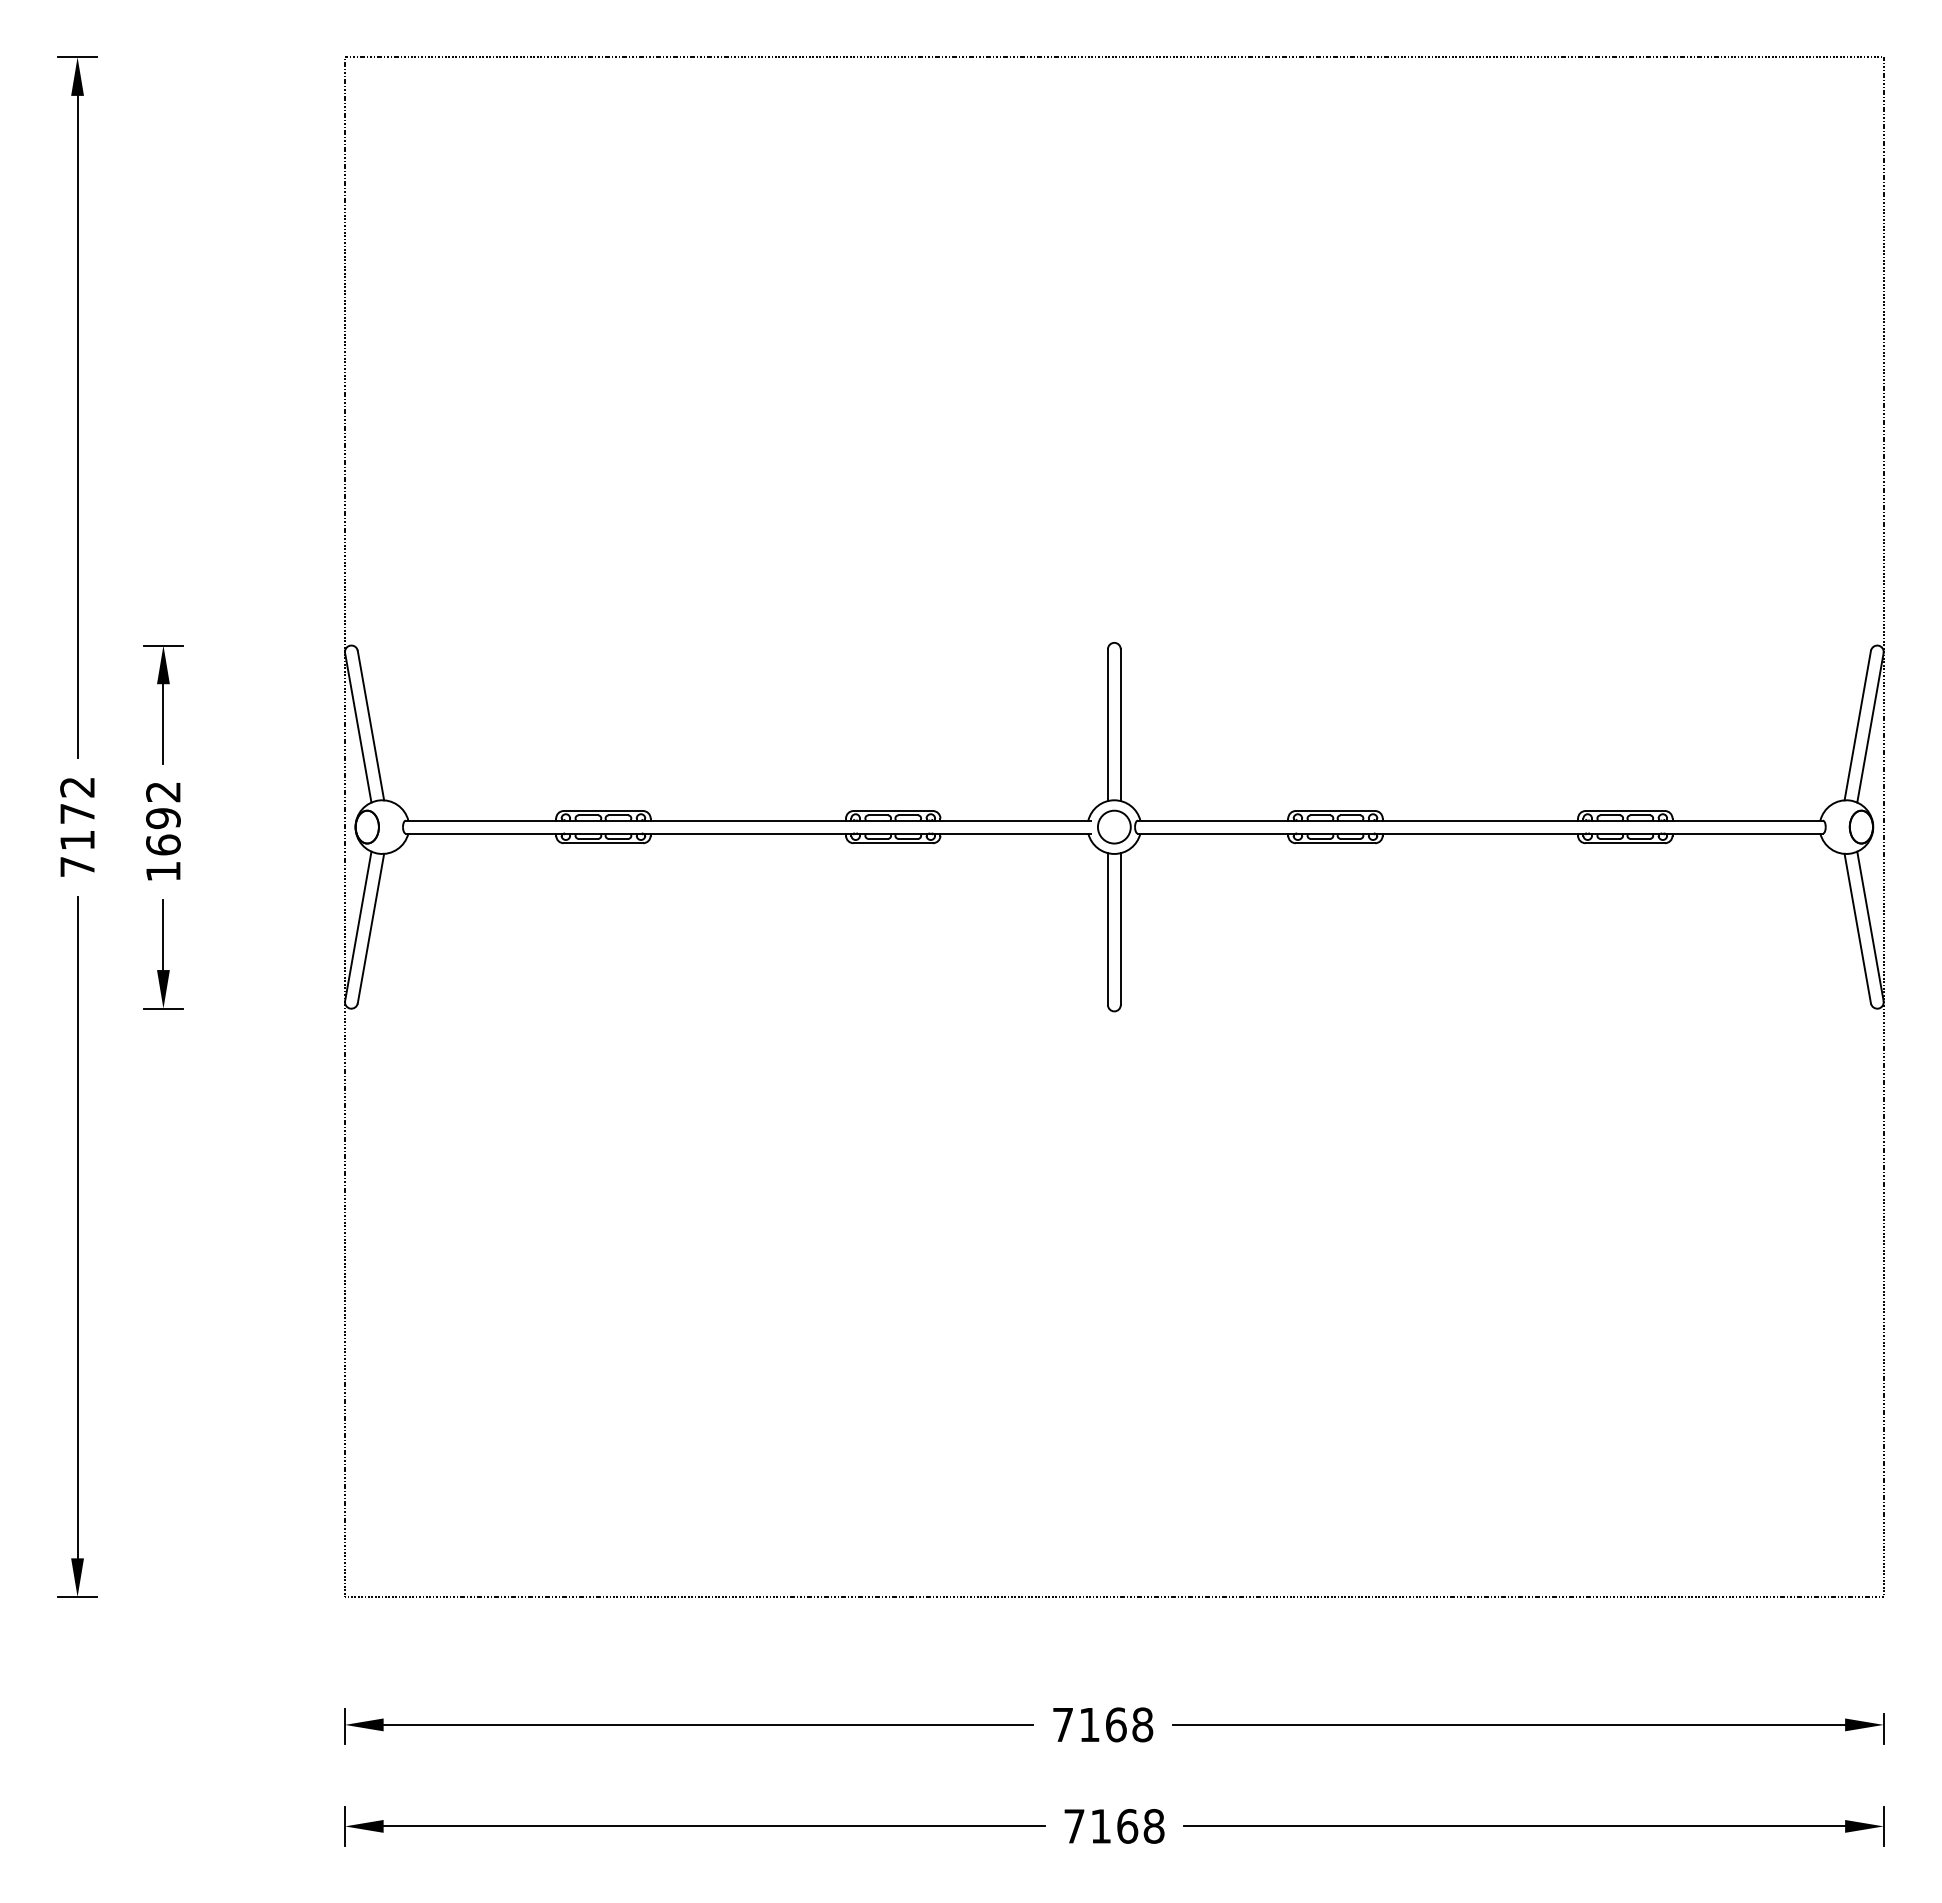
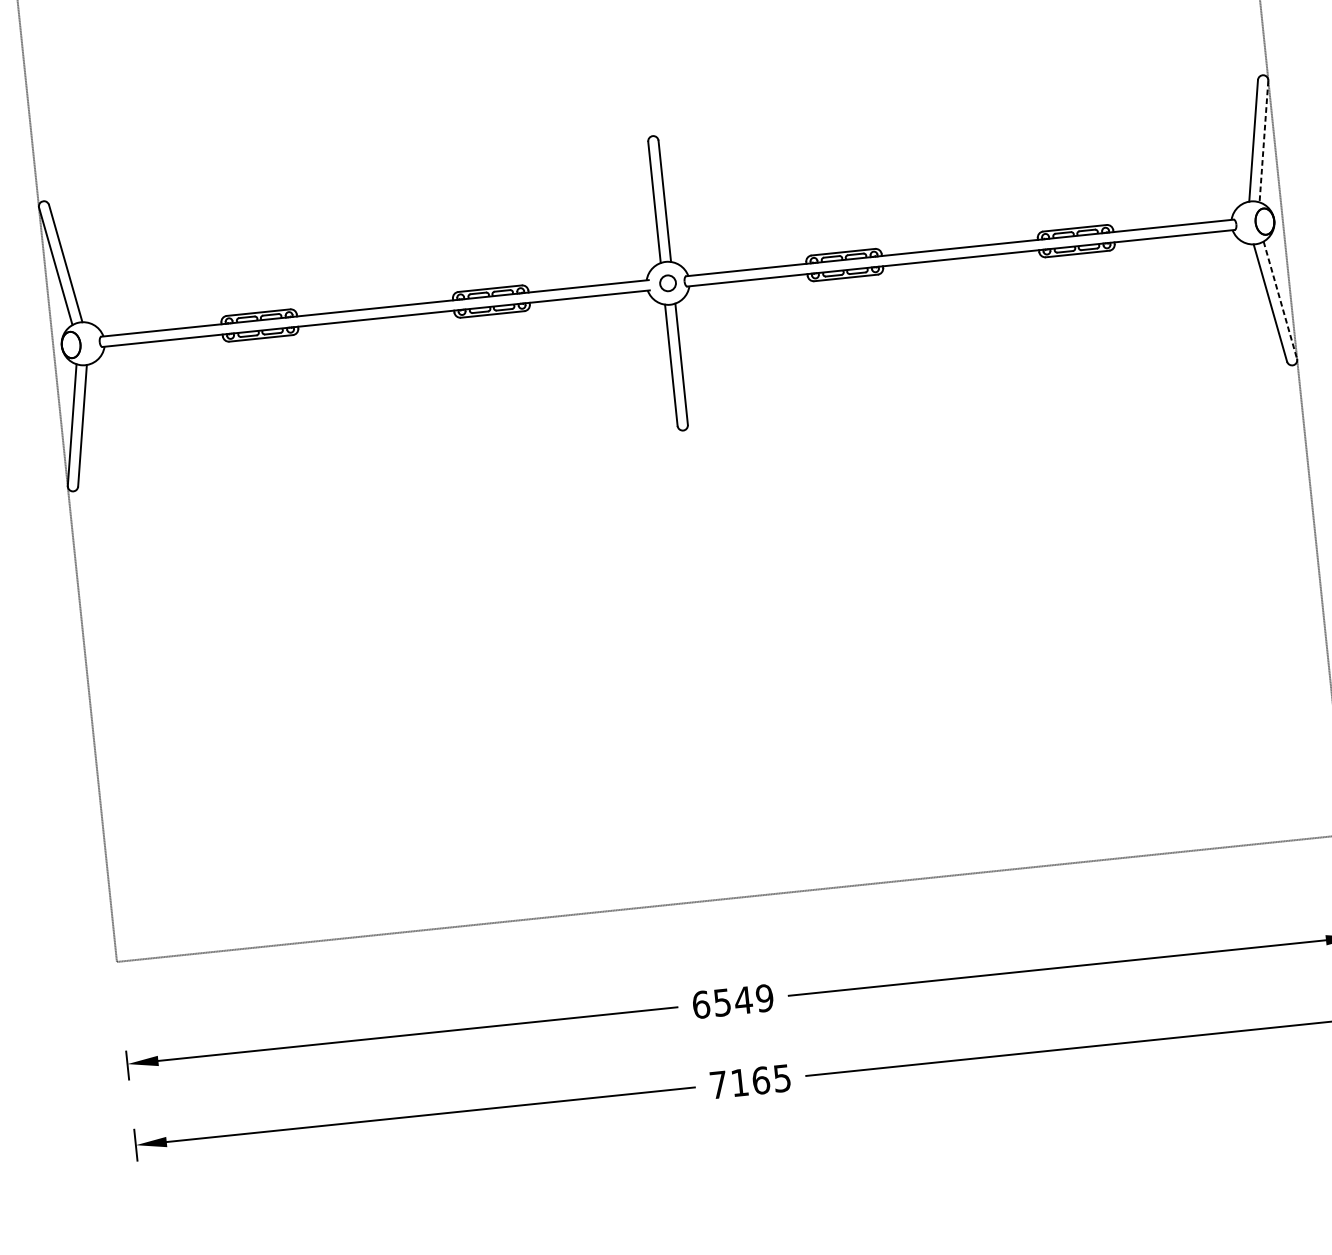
line: (1870, 727) -> (1263, 141), solid -> dashed
circle: (1113, 826) -> (667, 282), size x0.6
line: (1870, 926) -> (1280, 300), solid -> dashed
text: (1102, 1724) -> (732, 1001), 7168 -> 6549
text: (1153, 1826) -> (781, 1078), 7168 -> 7165

